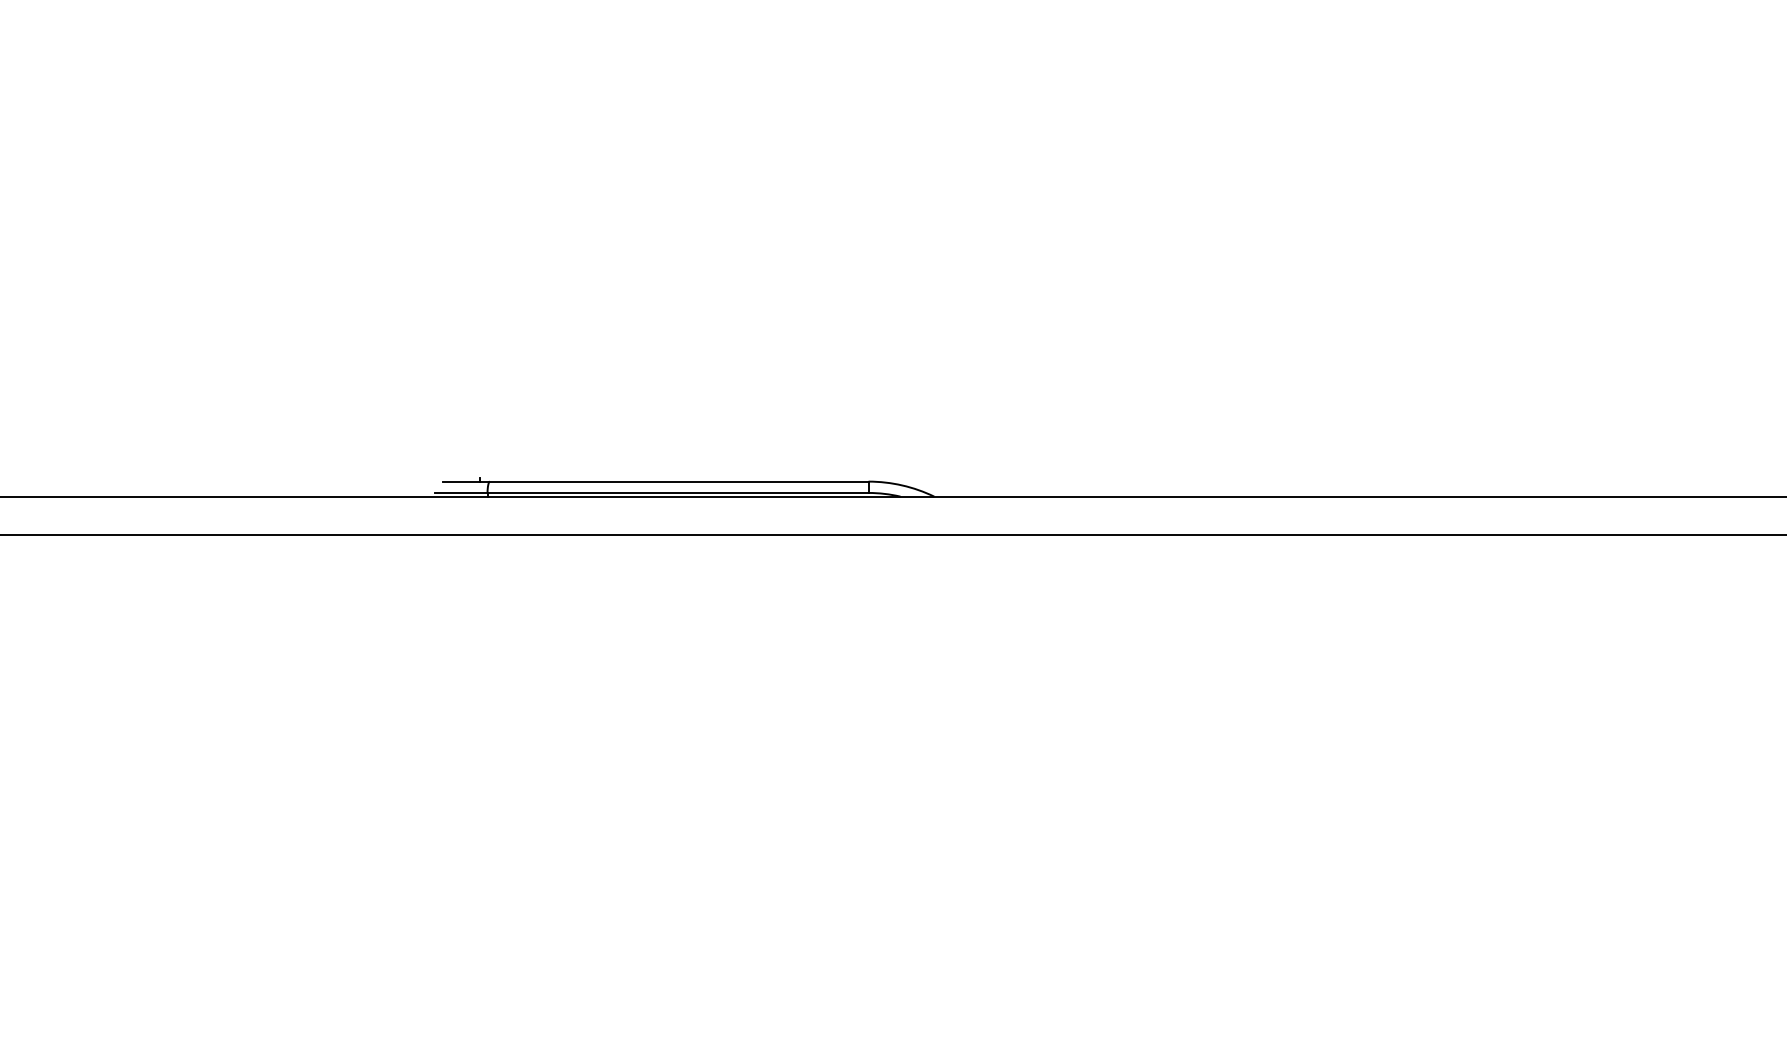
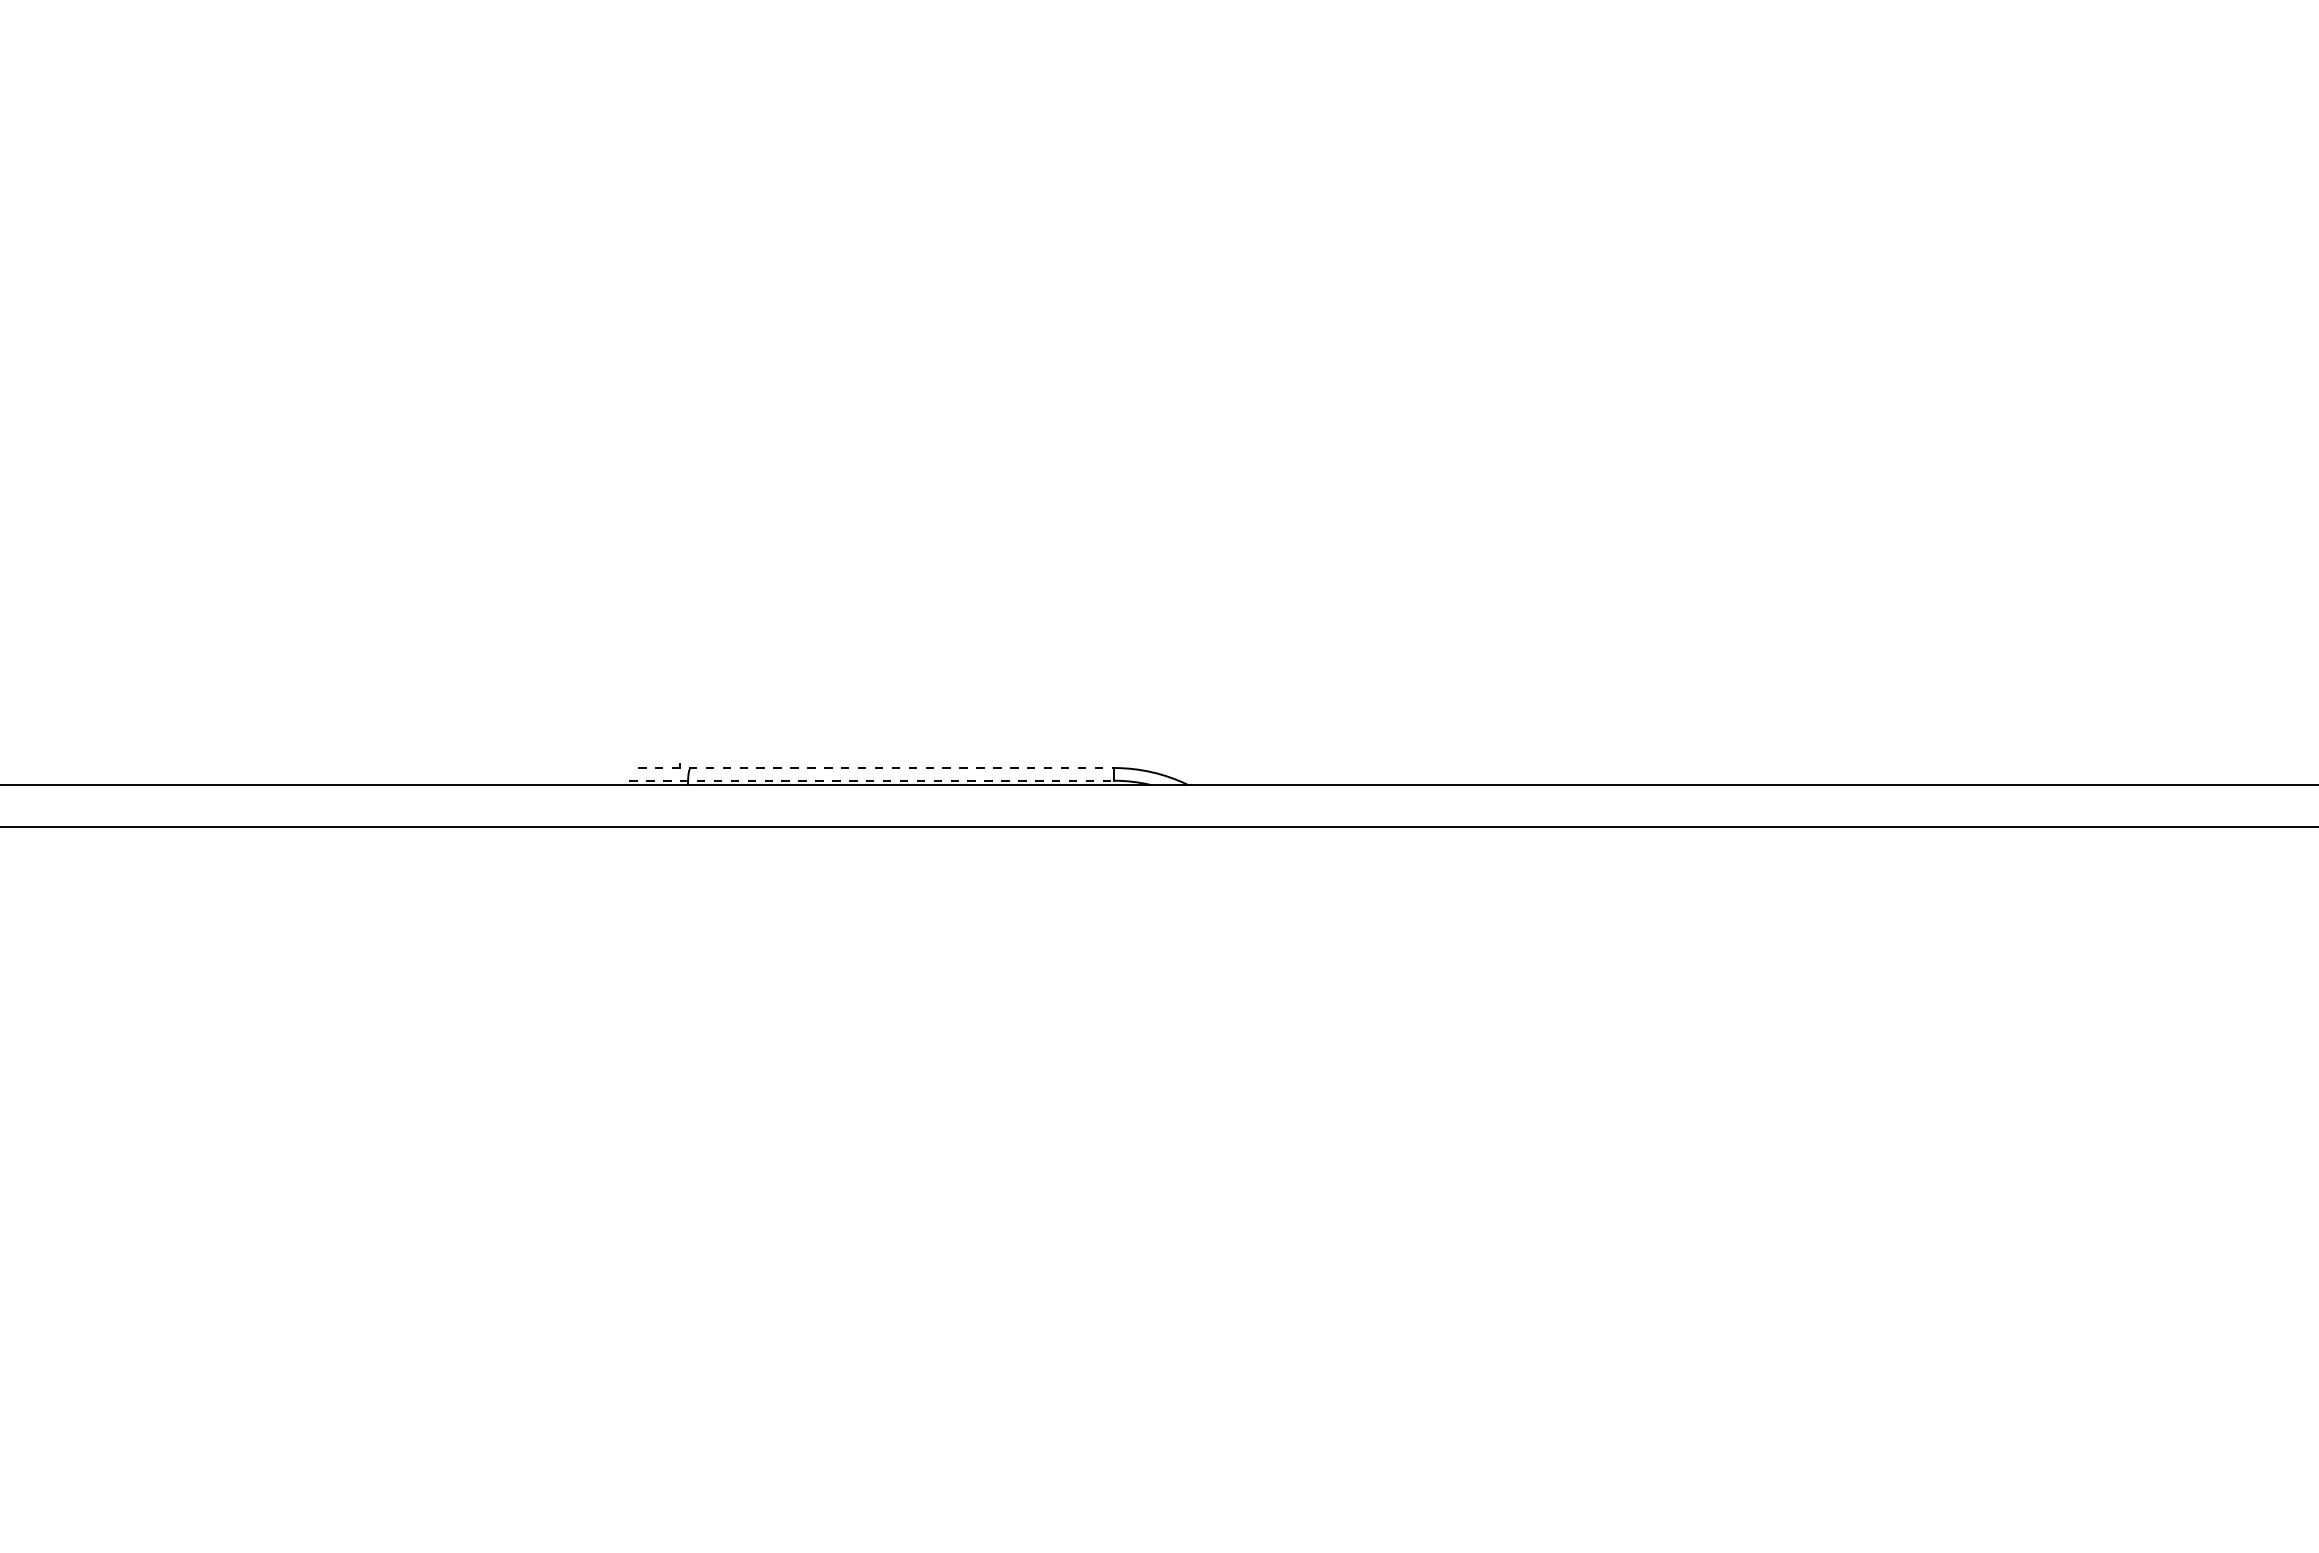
line: (655, 482) -> (876, 768), solid -> dashed
line: (651, 492) -> (871, 780), solid -> dashed

